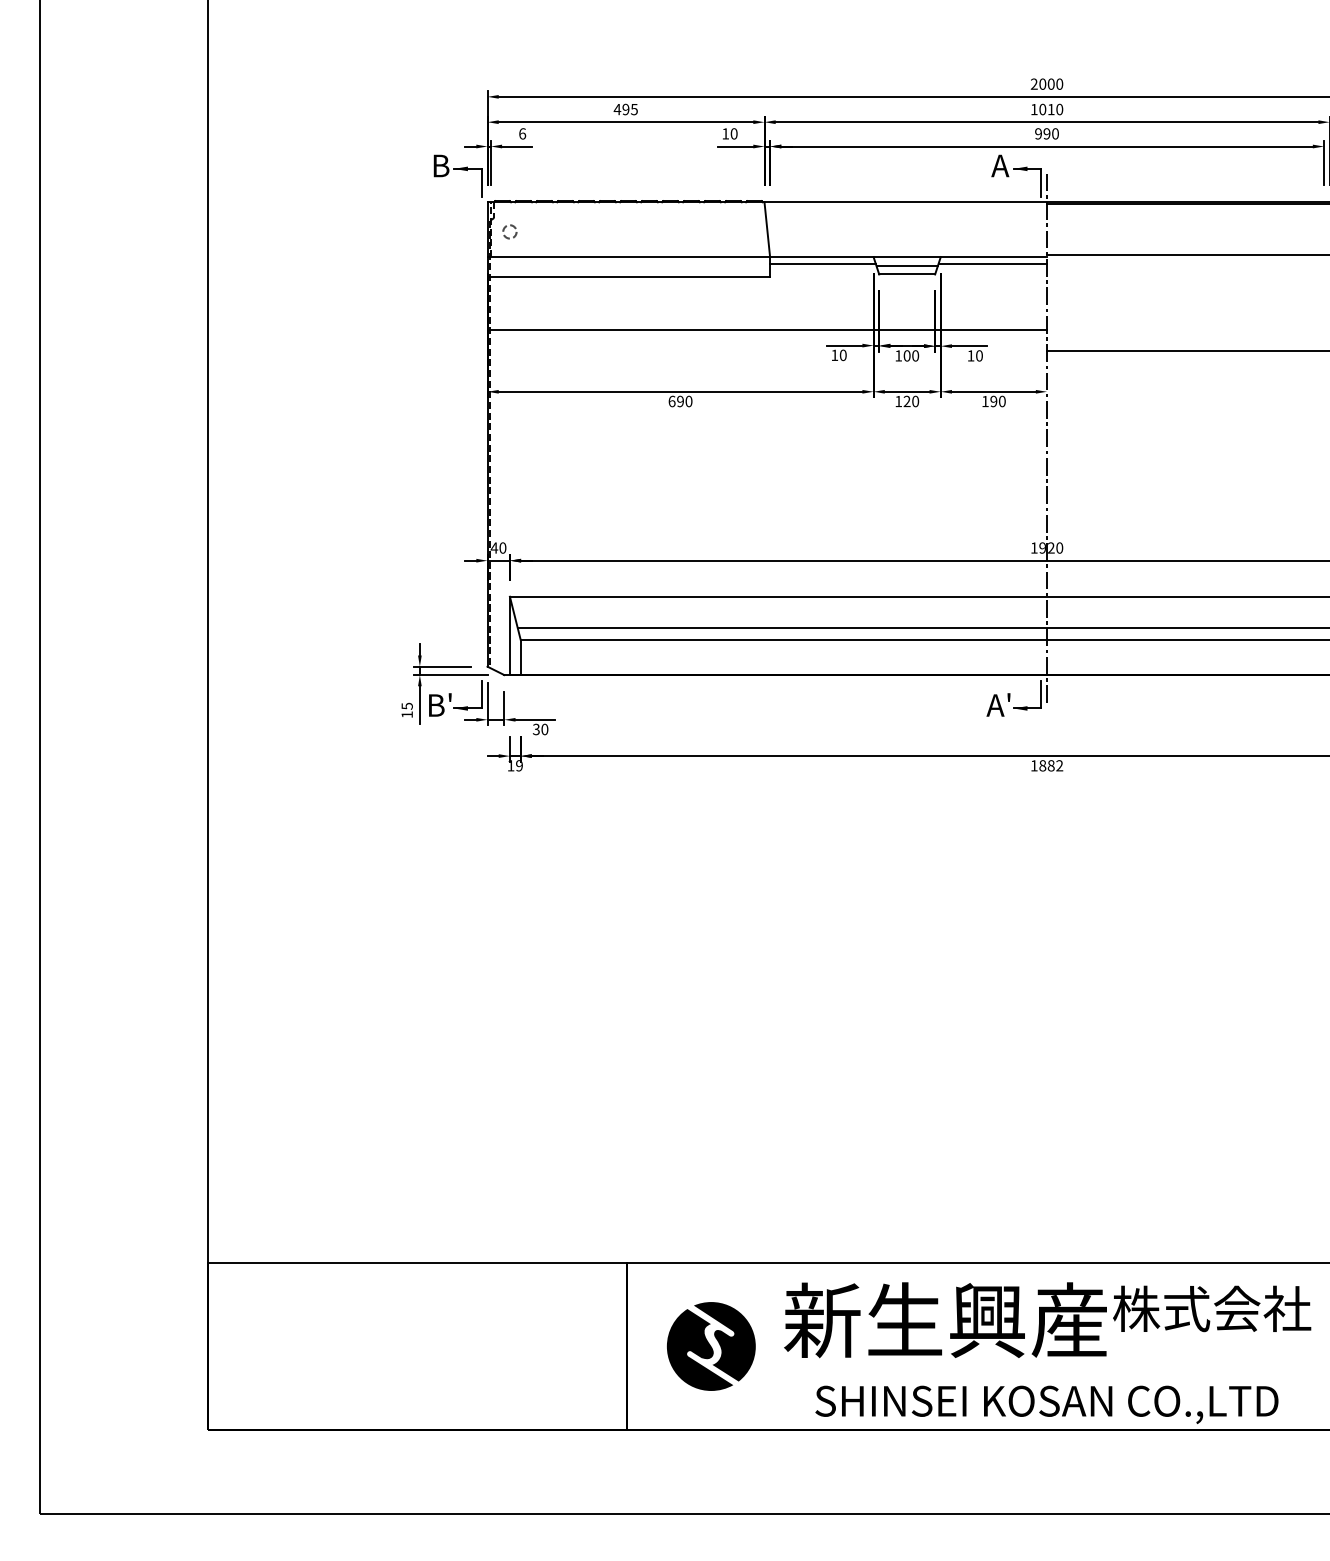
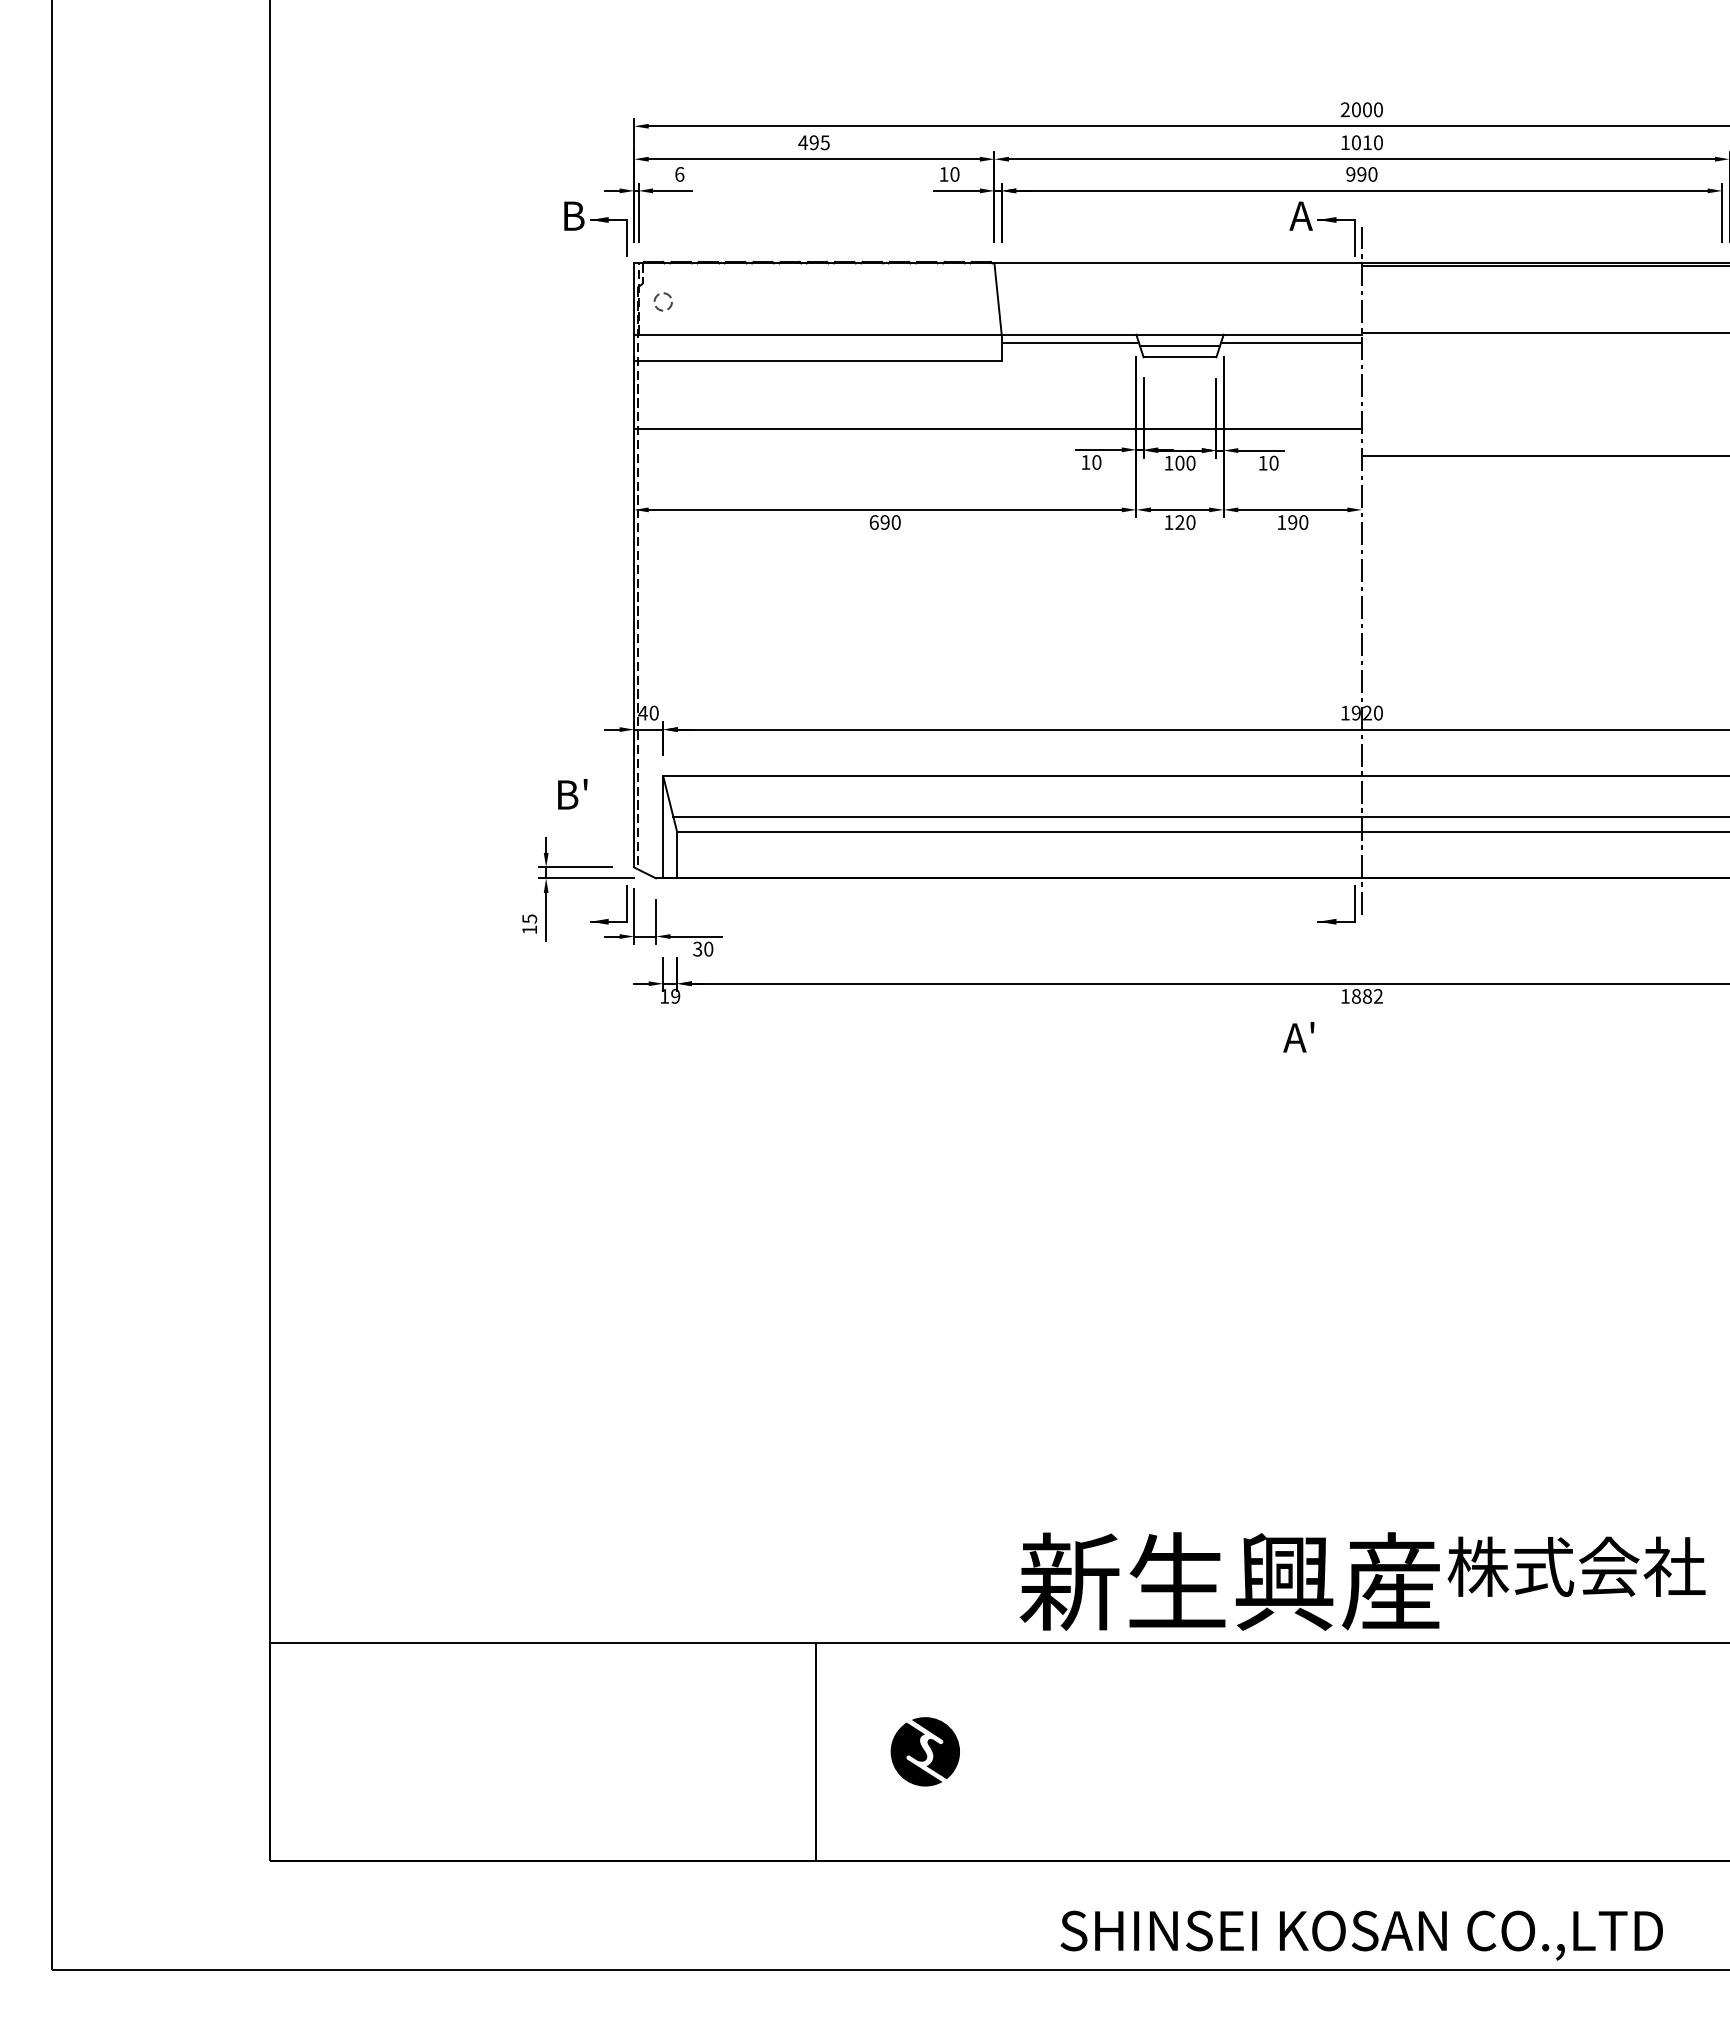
text: (440, 705) -> (572, 794), moved
text: (998, 705) -> (1298, 1037), moved
text: (1047, 1320) -> (1362, 1581), moved
part: (711, 1346) -> (925, 1751), size x0.6
text: (1046, 1404) -> (1361, 1935), moved

